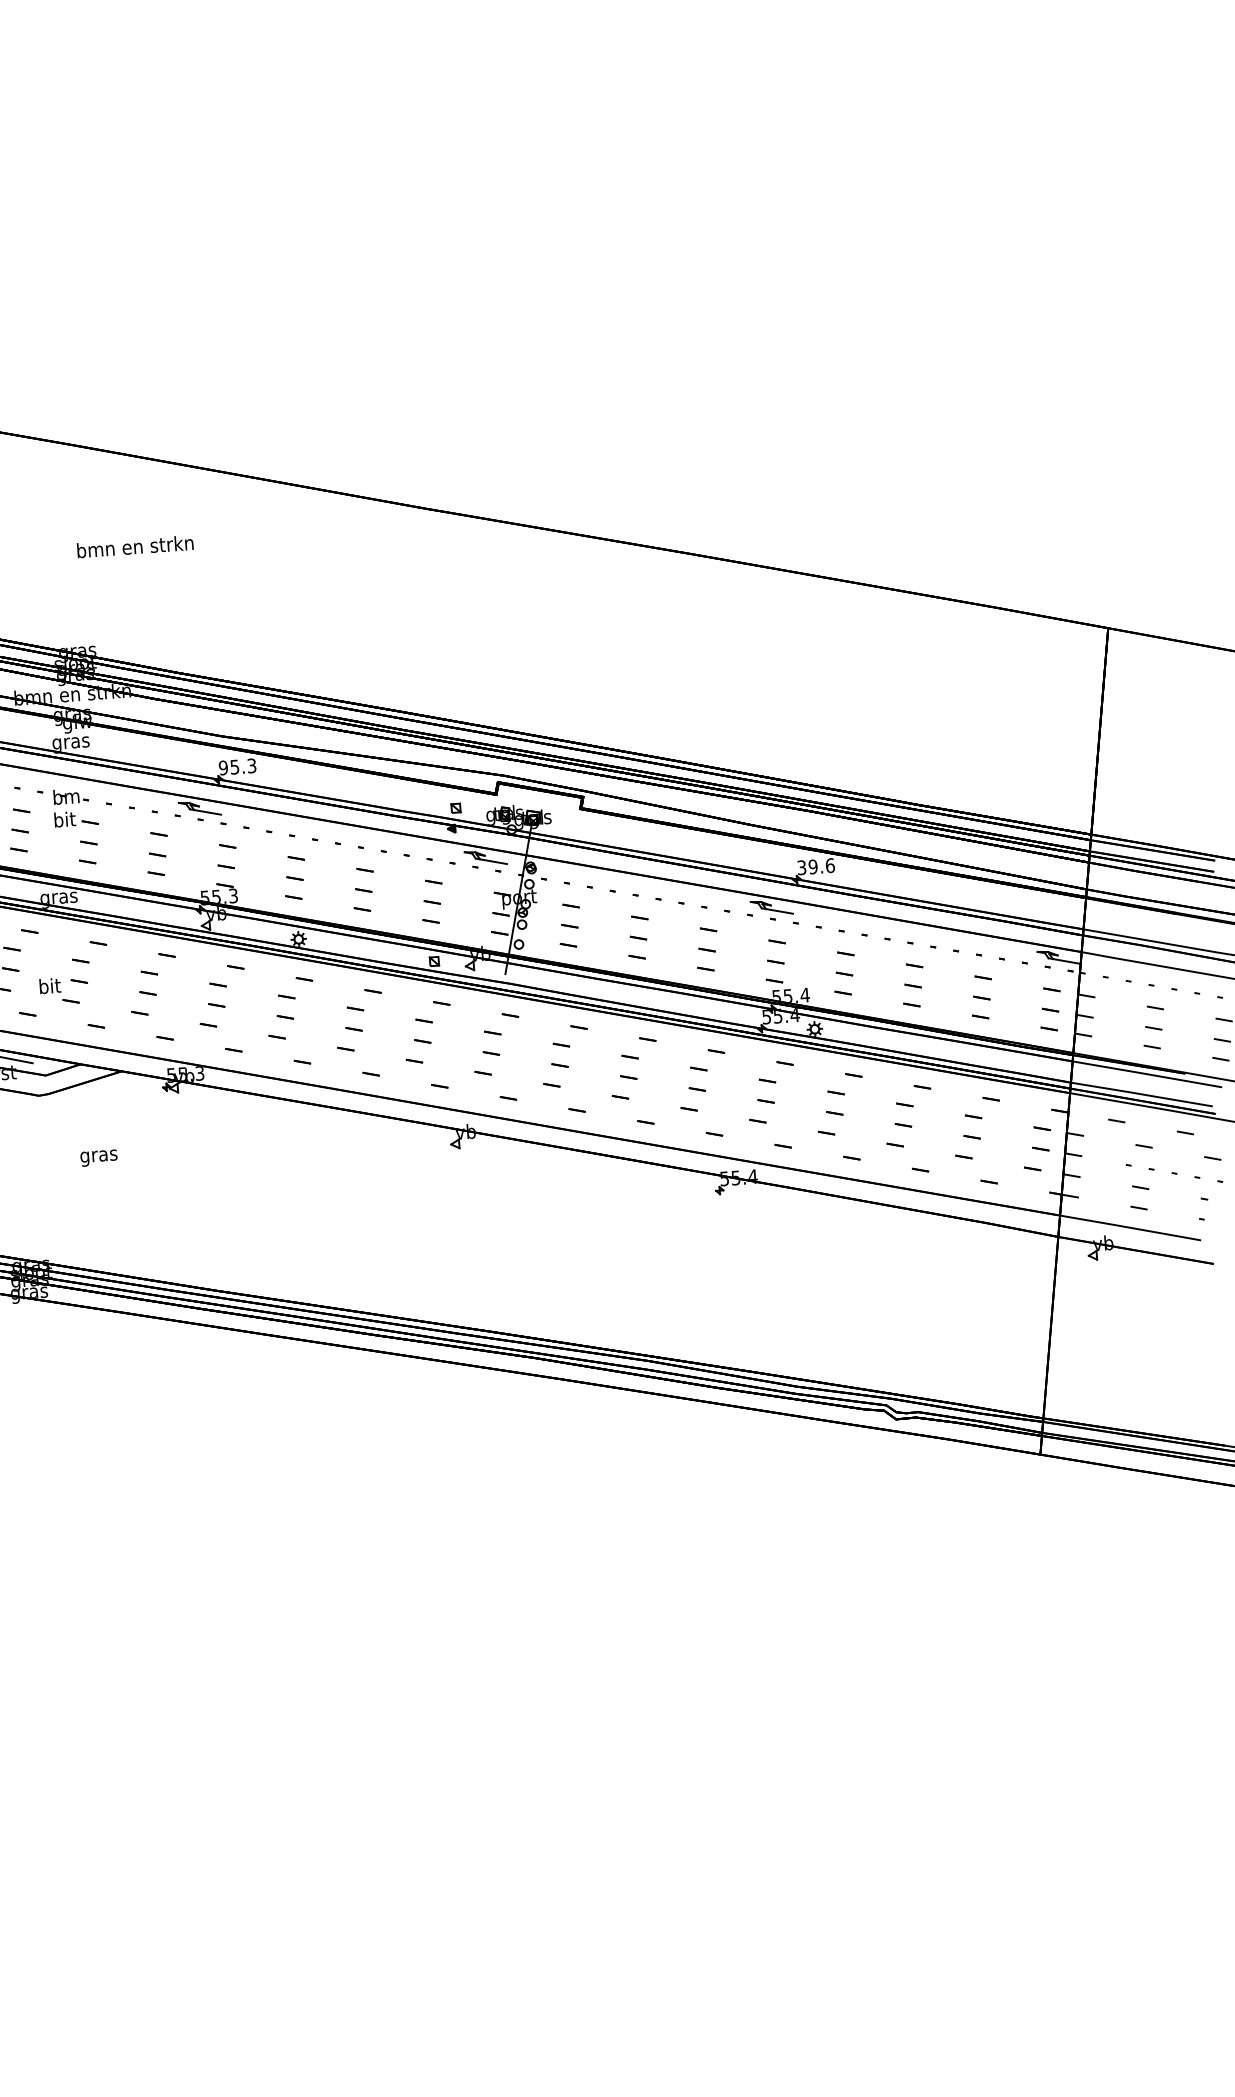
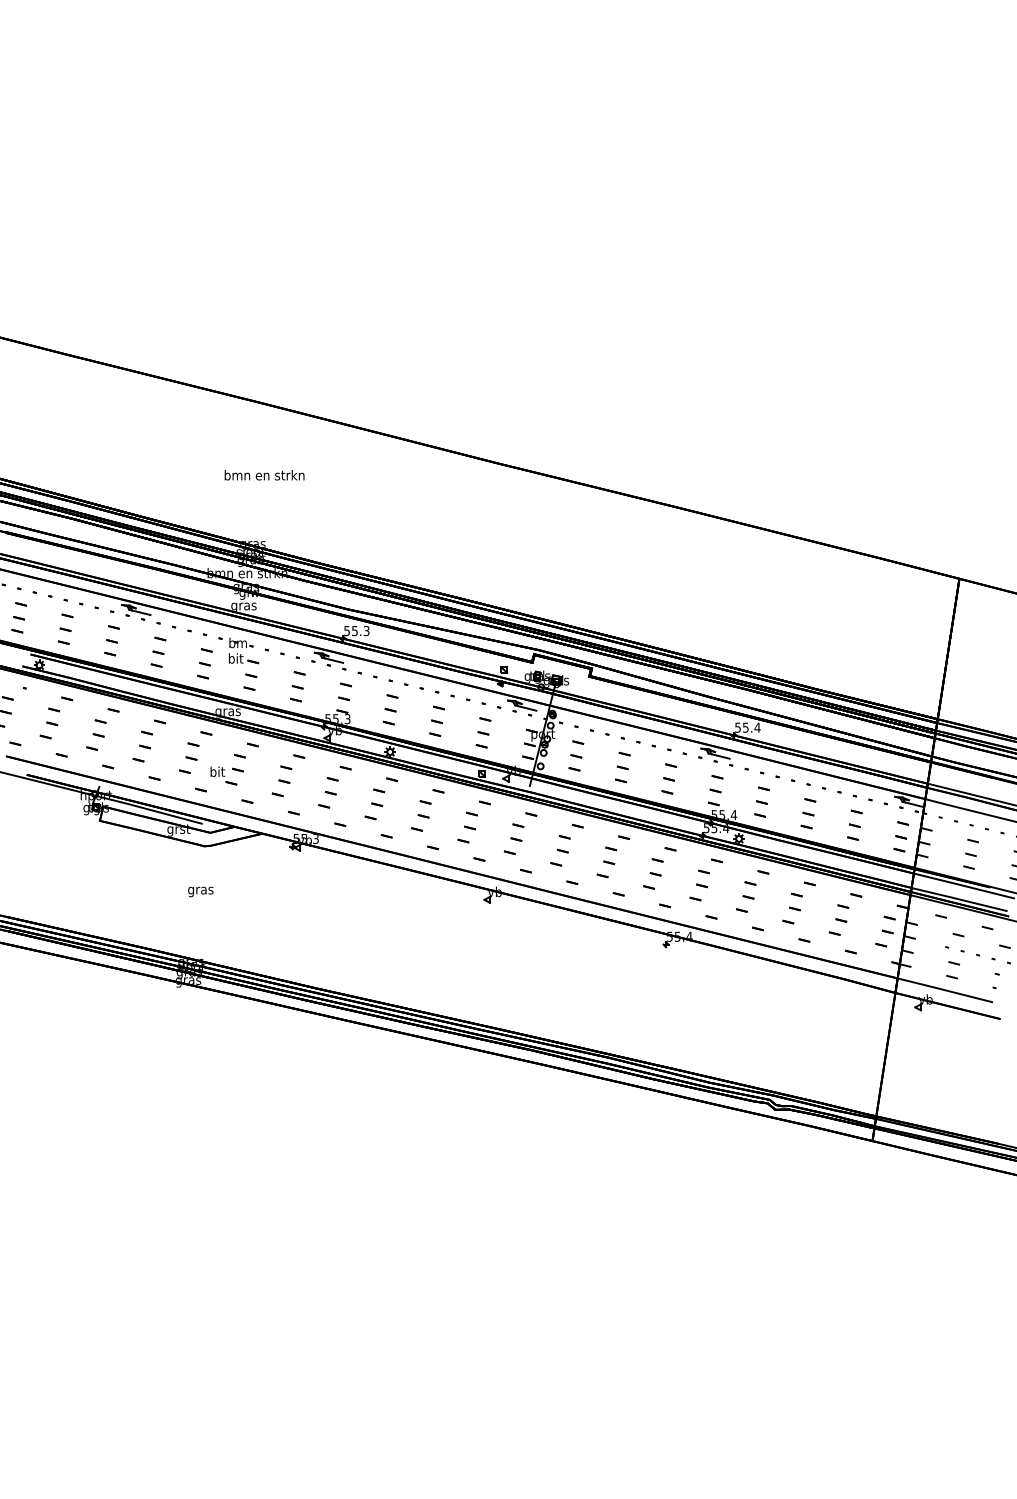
text: (135, 547) -> (264, 475), moved
text: (224, 767) -> (347, 630), 95.3 -> 55.3
text: (815, 866) -> (747, 727), 39.6 -> 55.4
text: (98, 1157) -> (200, 891), moved

